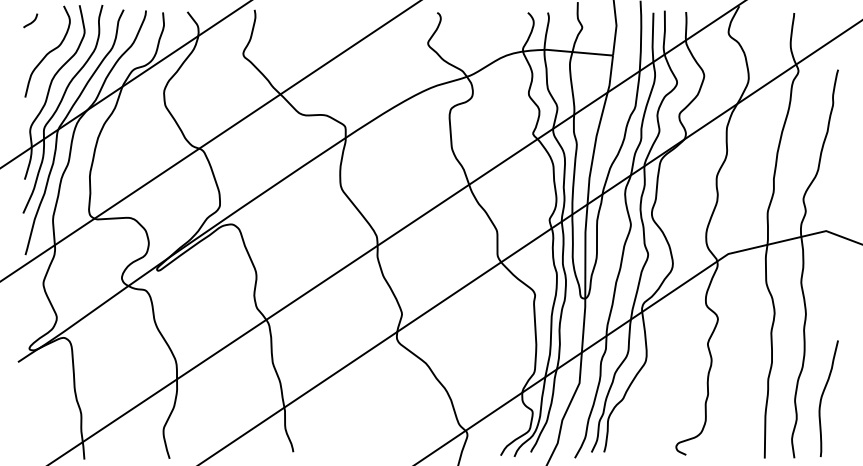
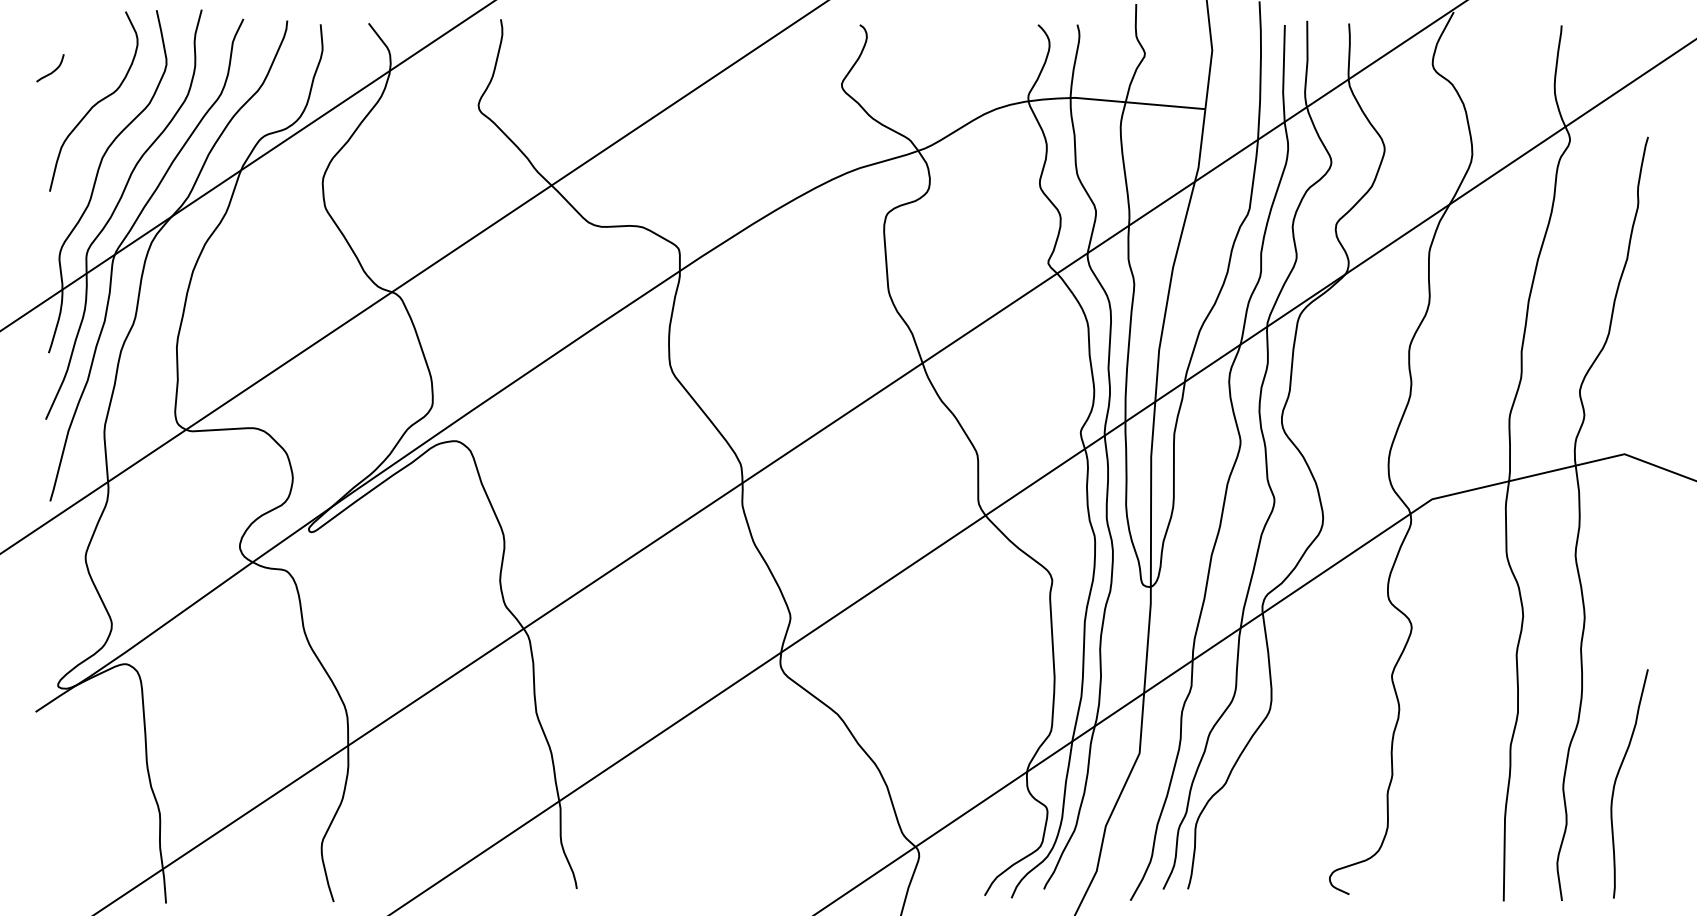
curve: (31, 21) -> (52, 69), moved

